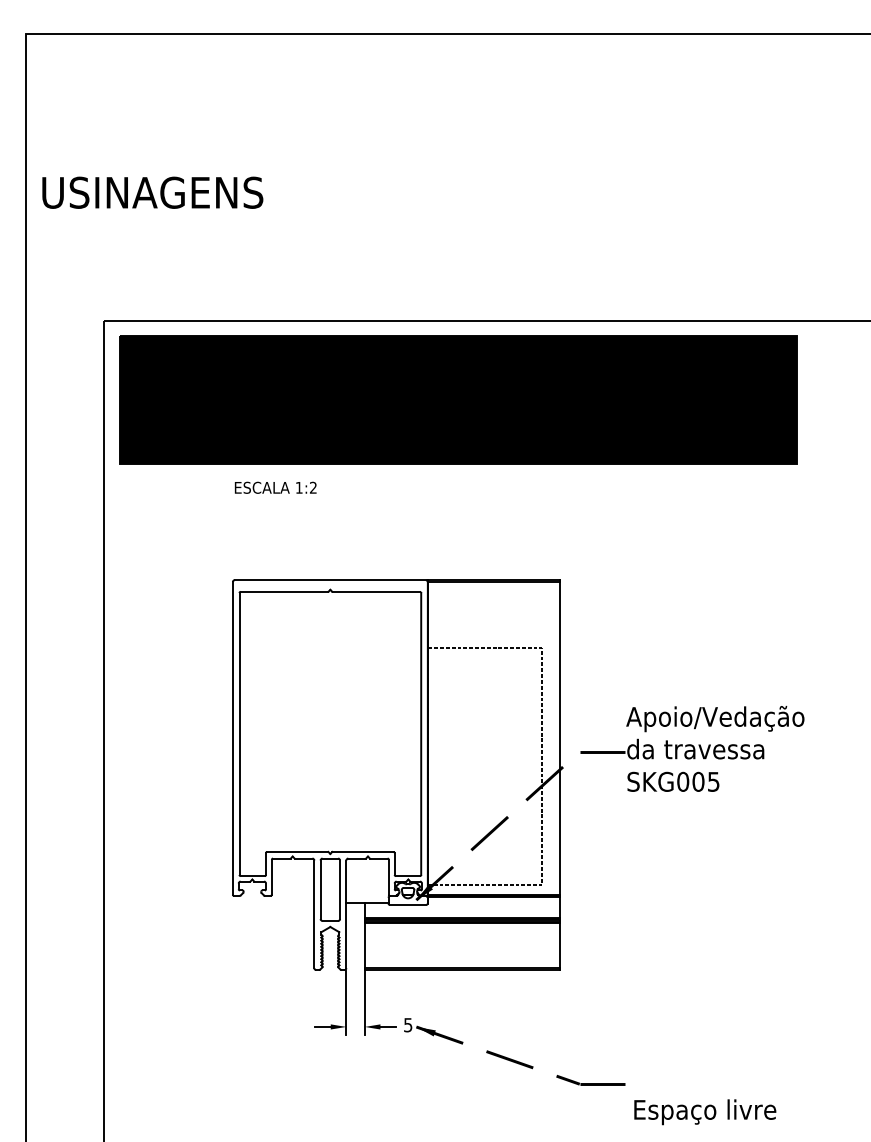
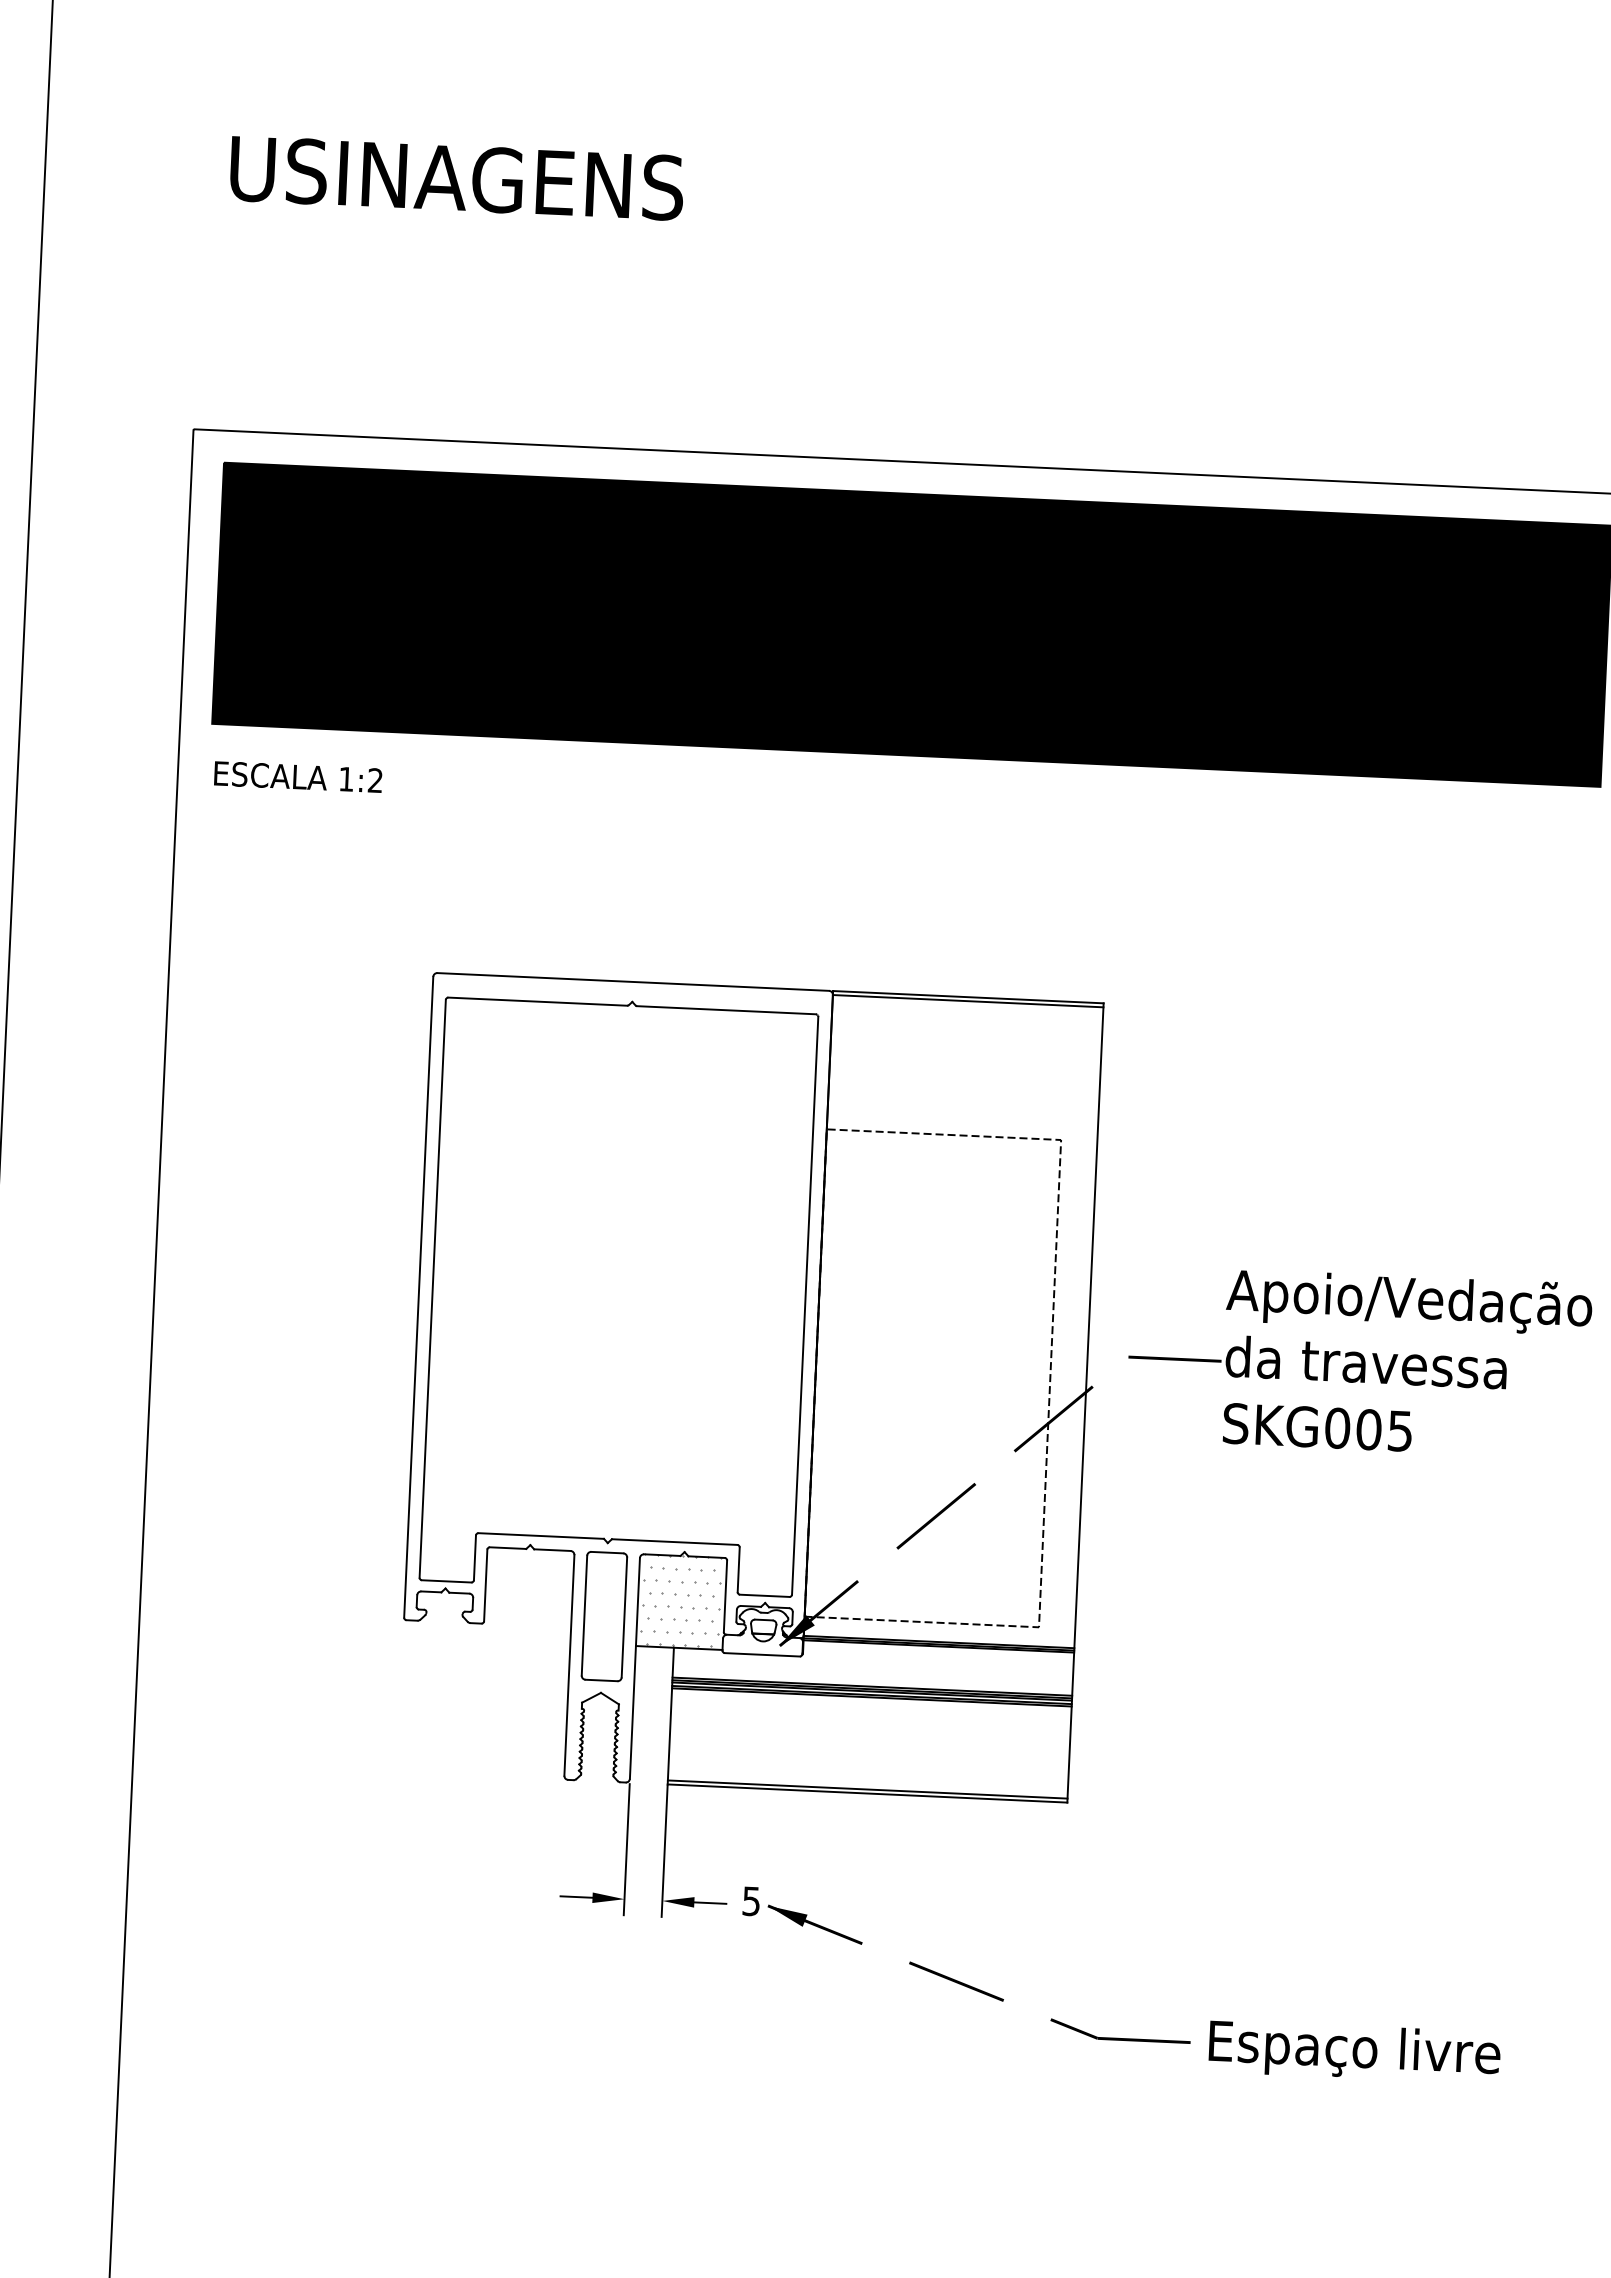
text: (152, 192) -> (456, 177), moved
text: (275, 487) -> (297, 776), moved
hatch: (366, 879) -> (679, 1598), added
text: (705, 1112) -> (1355, 2052), moved

